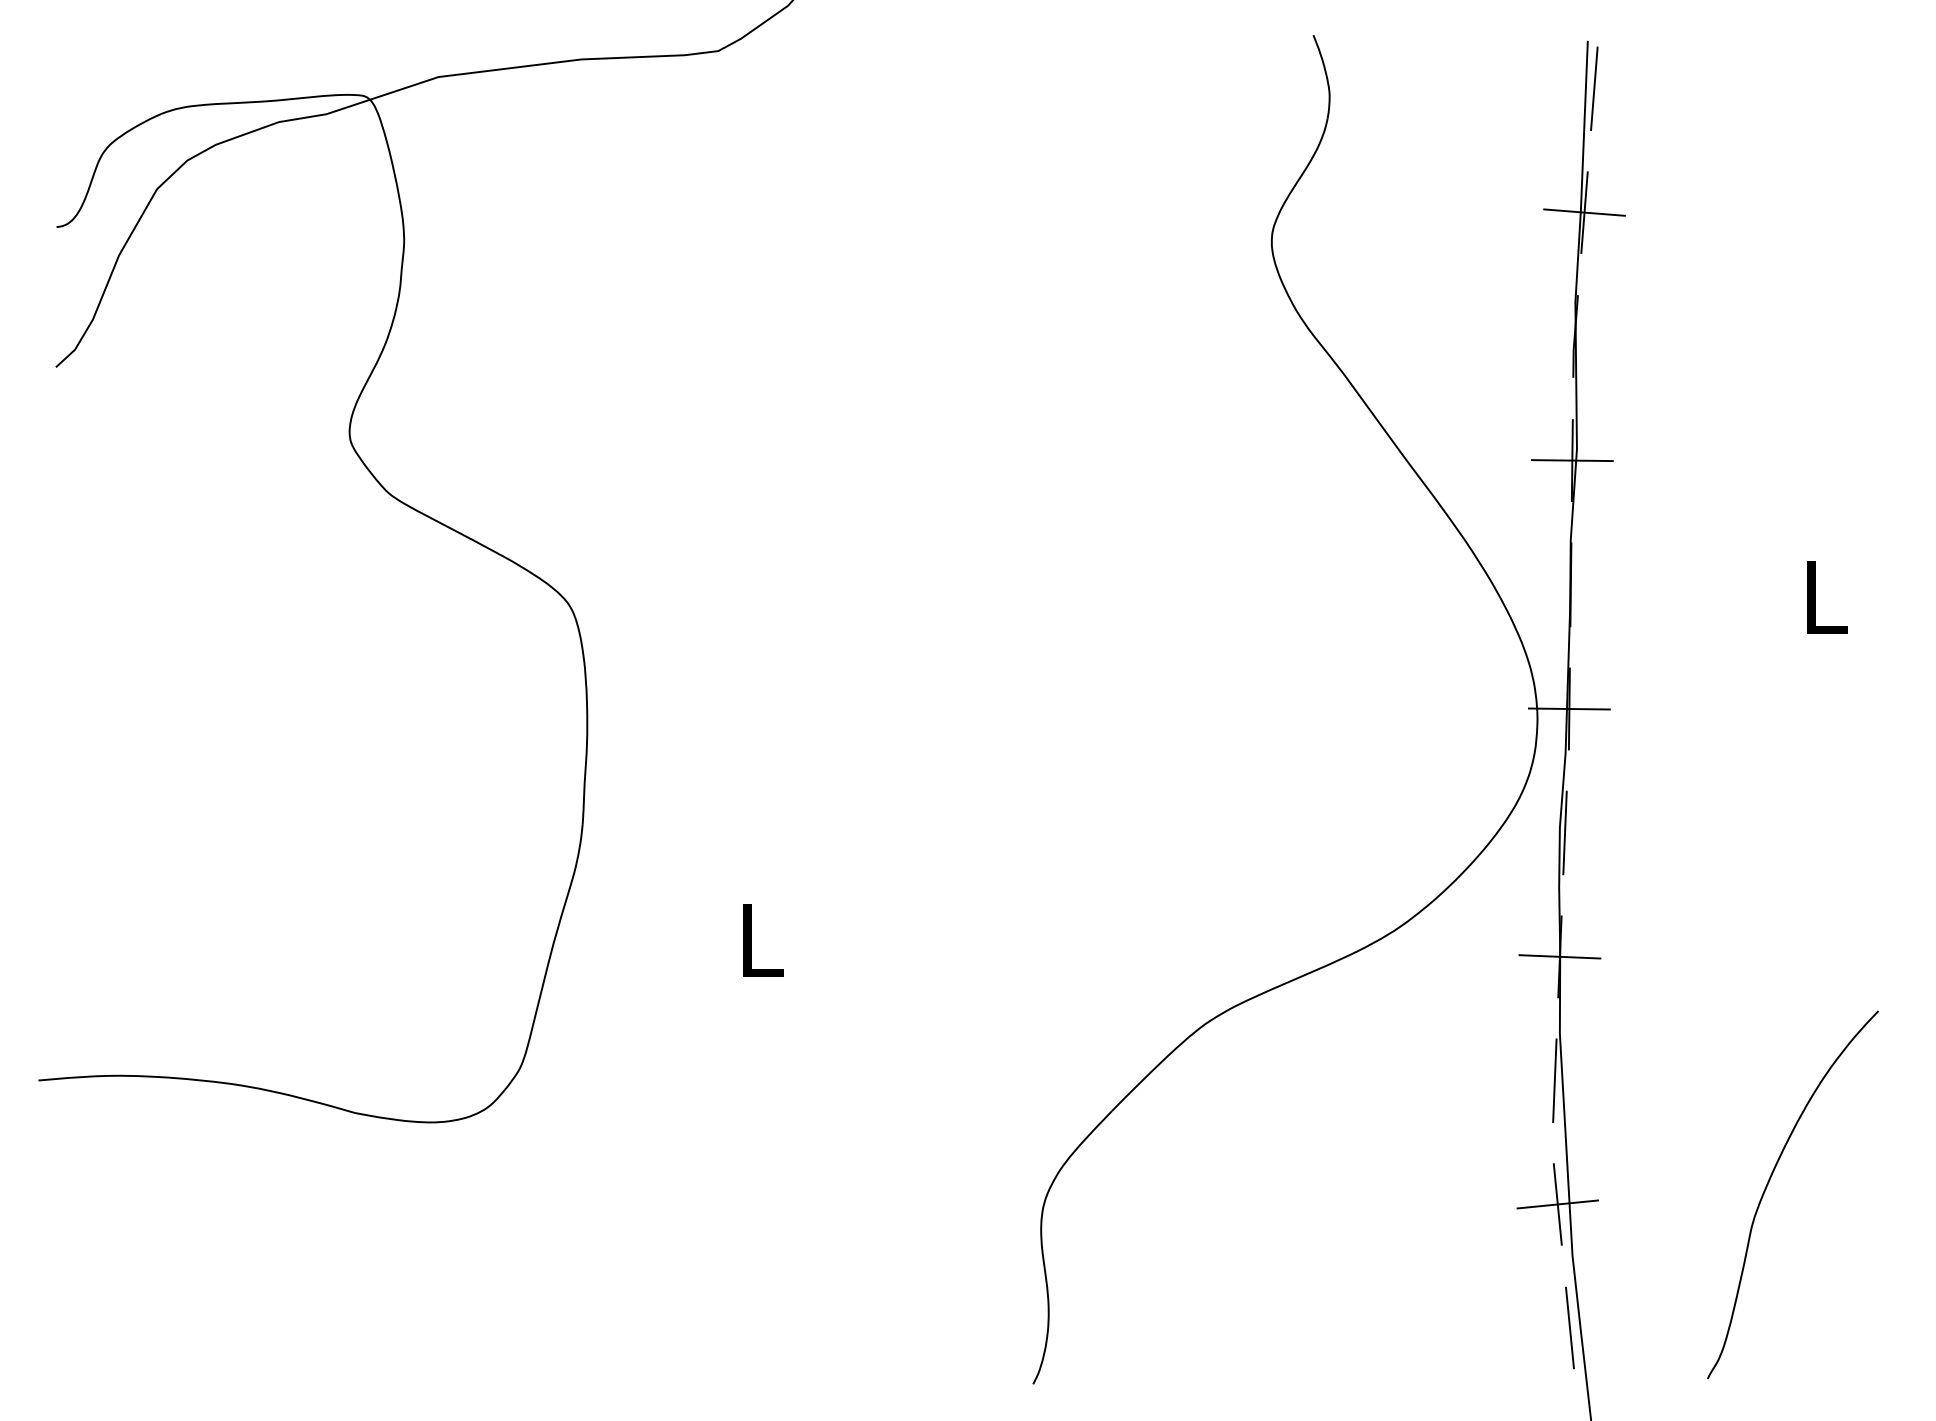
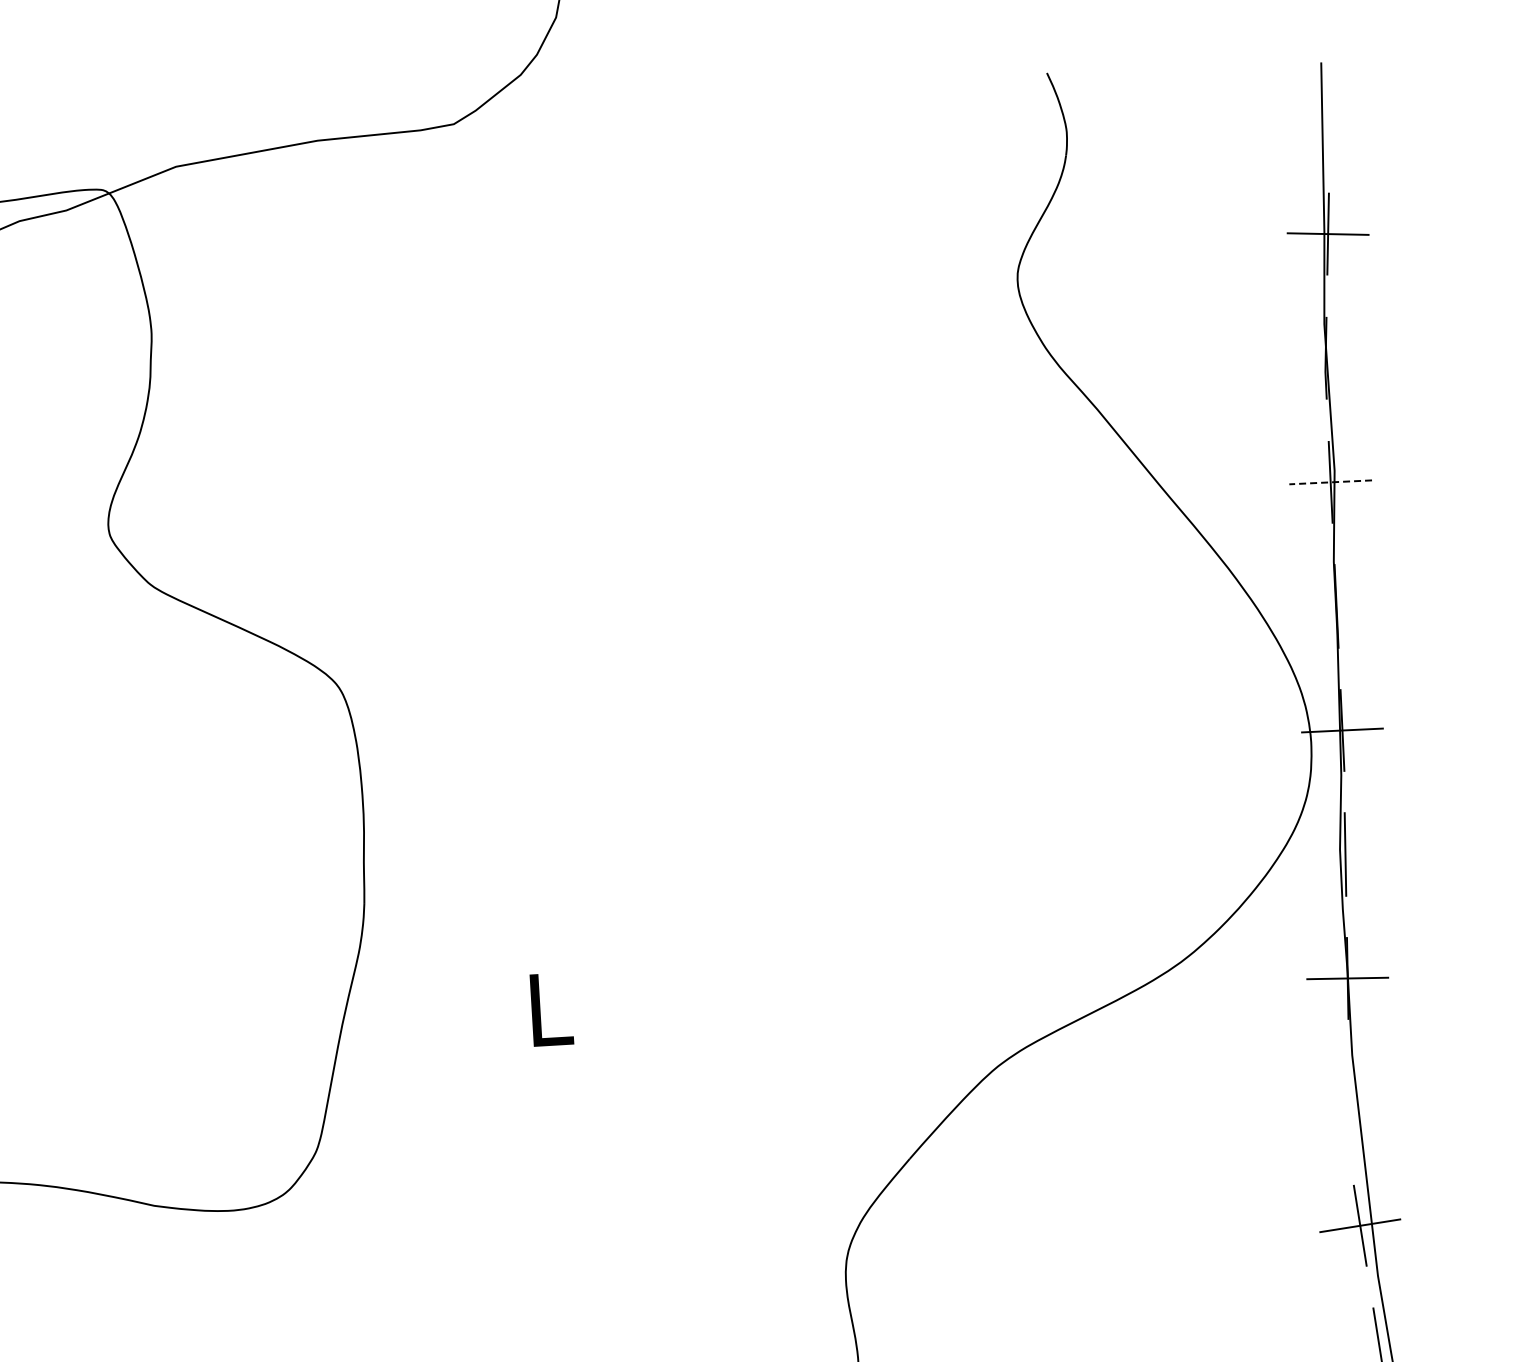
line: (1594, 88) -> (1330, 109), removed
line: (1572, 460) -> (1330, 482), solid -> dashed
line: (1554, 1080) -> (1349, 1102), removed

